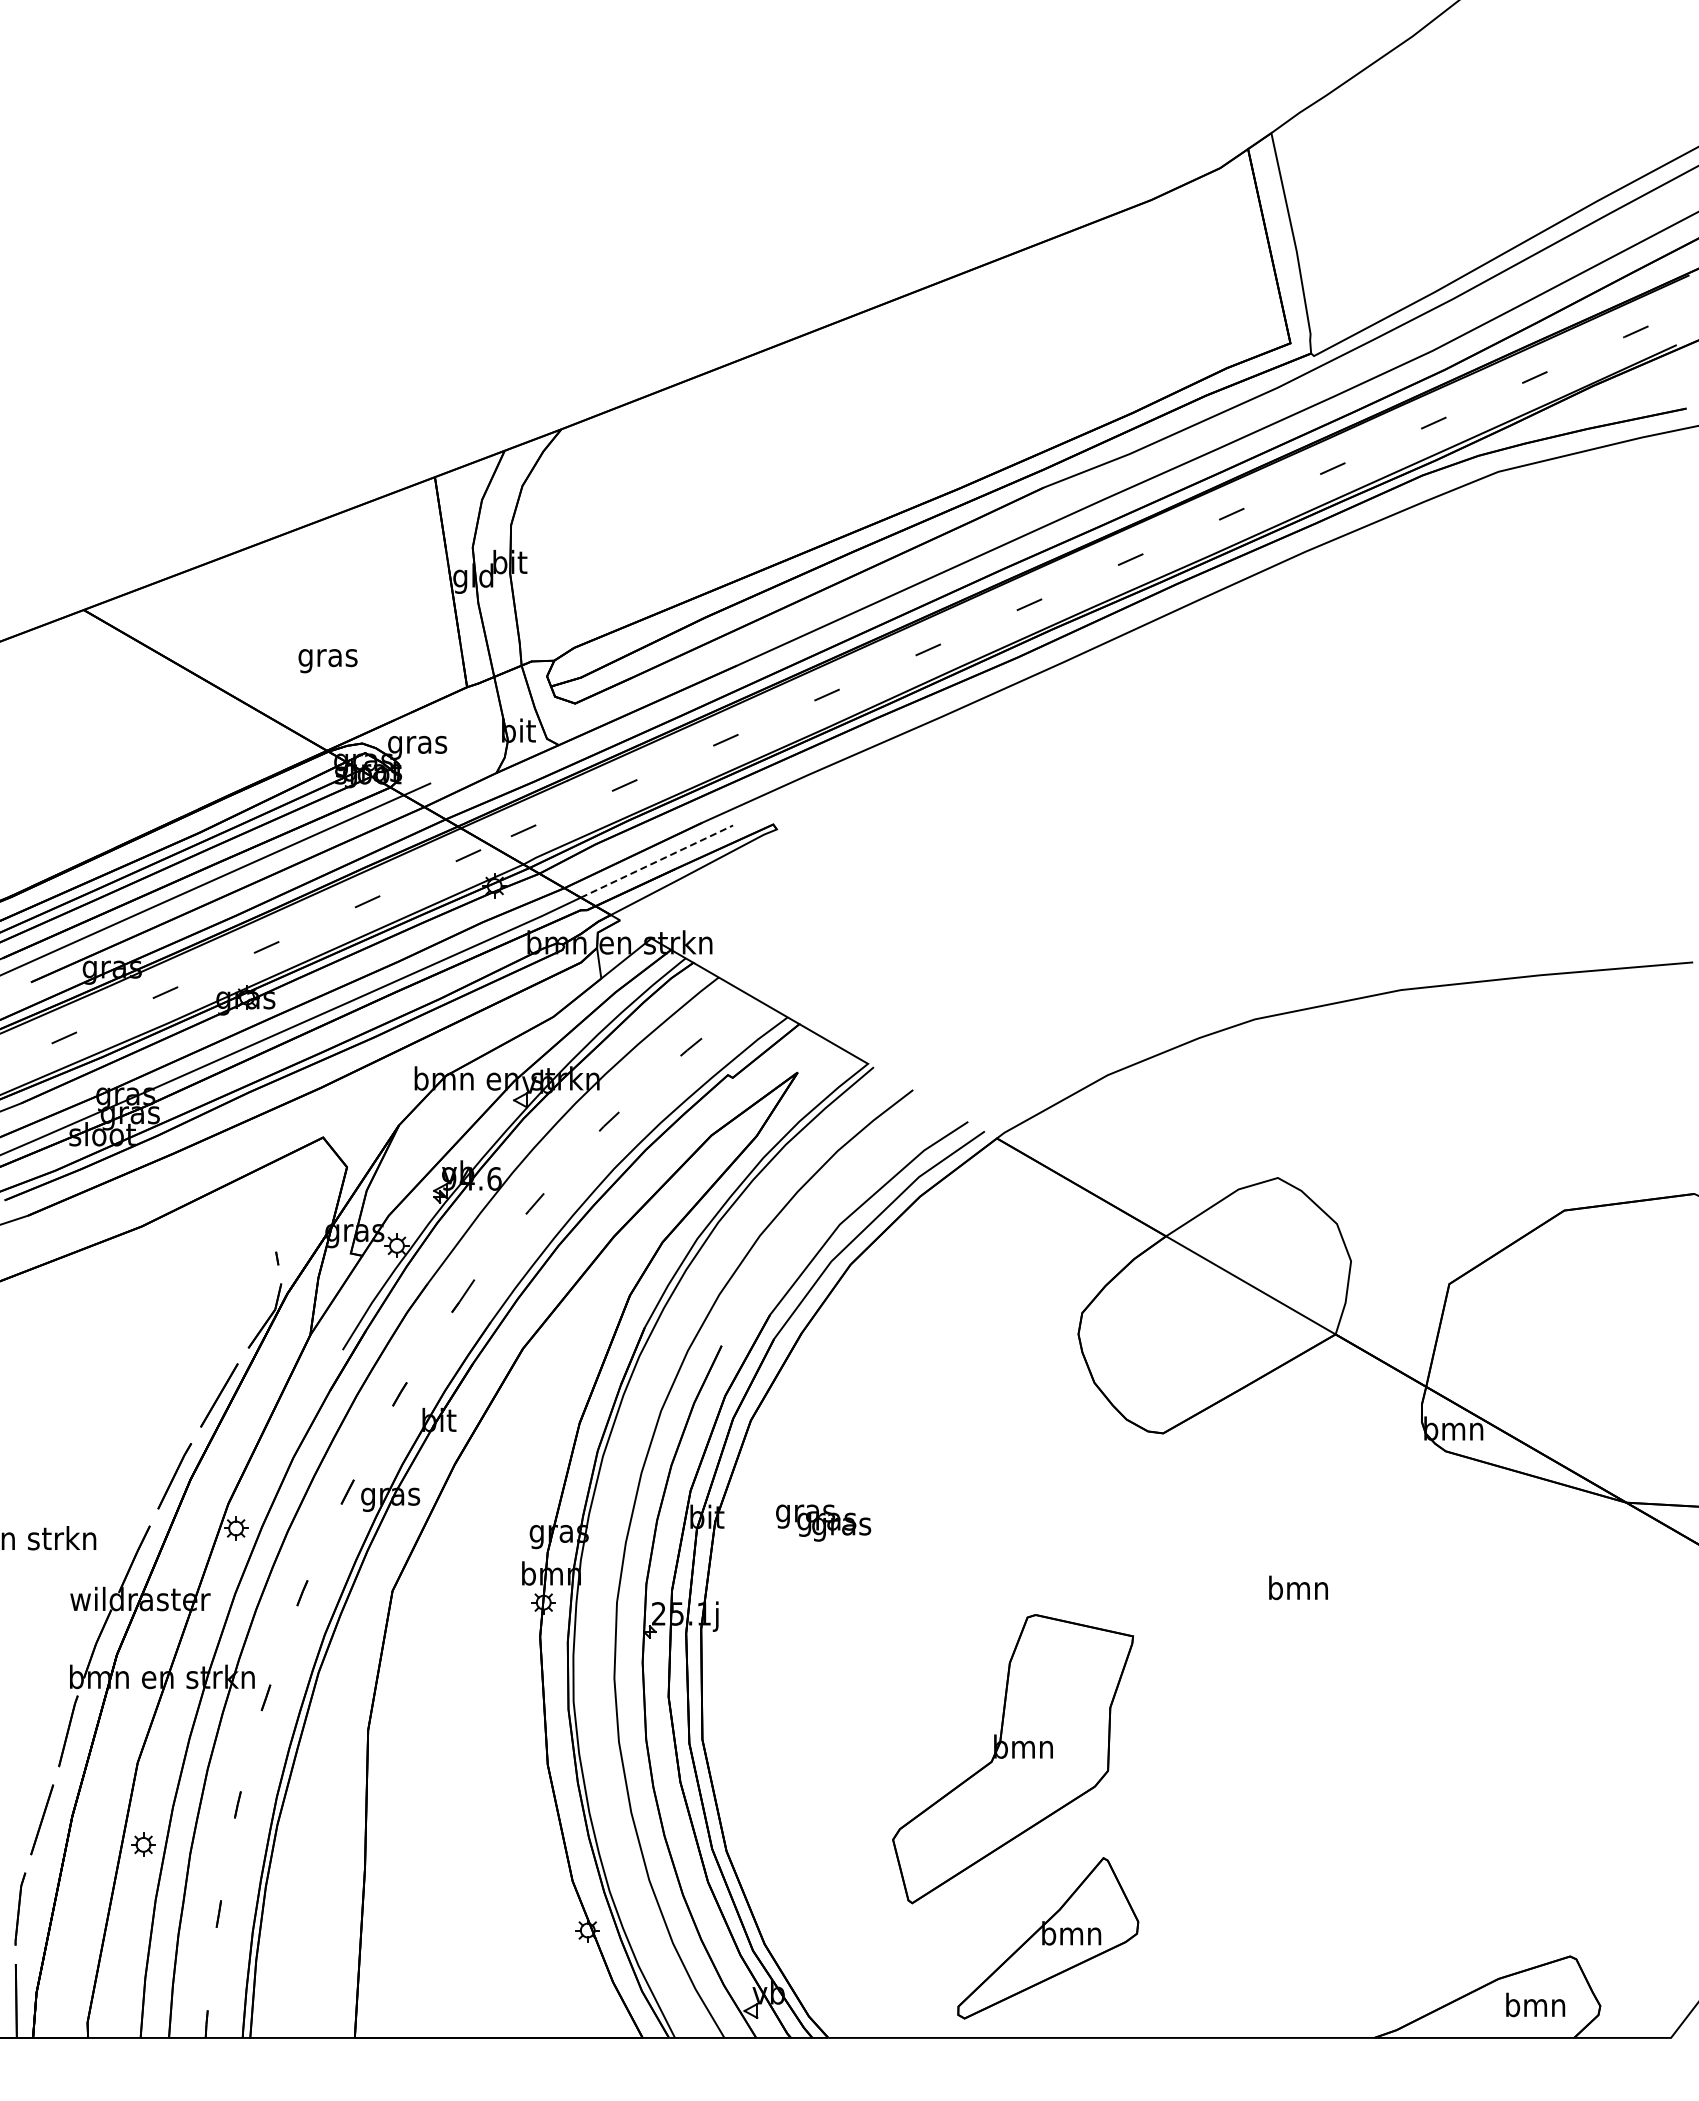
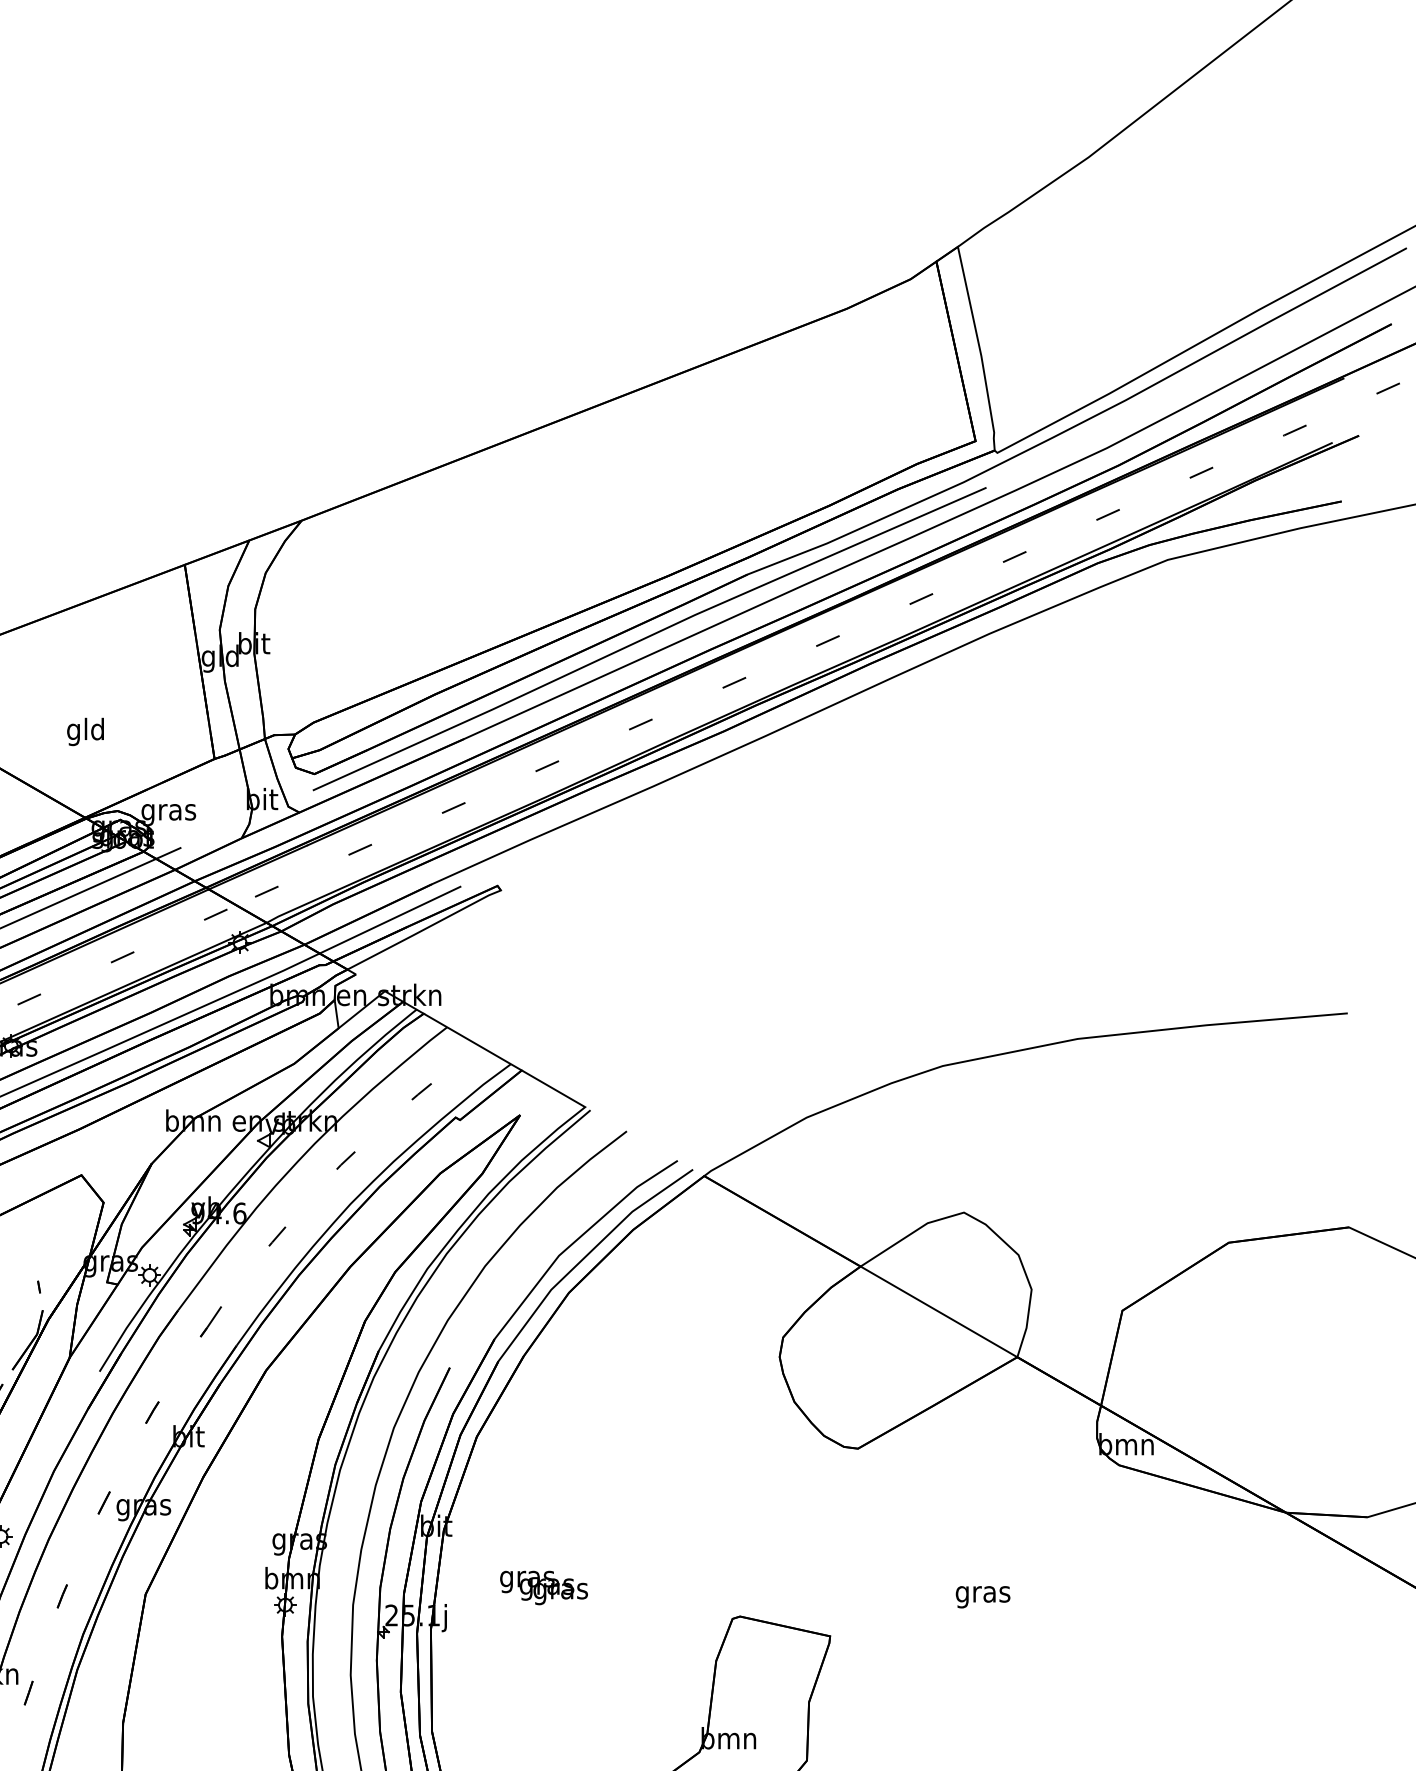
line: (937, 555) -> (649, 637), added
text: (327, 657) -> (85, 731), gras -> gld
line: (657, 861) -> (390, 920), dashed -> solid
text: (823, 1522) -> (543, 1587), moved
text: (1298, 1590) -> (983, 1593), bmn -> gras

